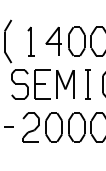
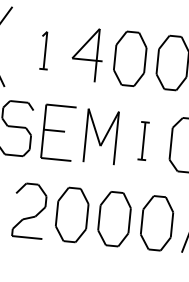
part: (30, 41) -> (44, 50), size x0.7
part: (87, 84) -> (142, 140), size x0.7

